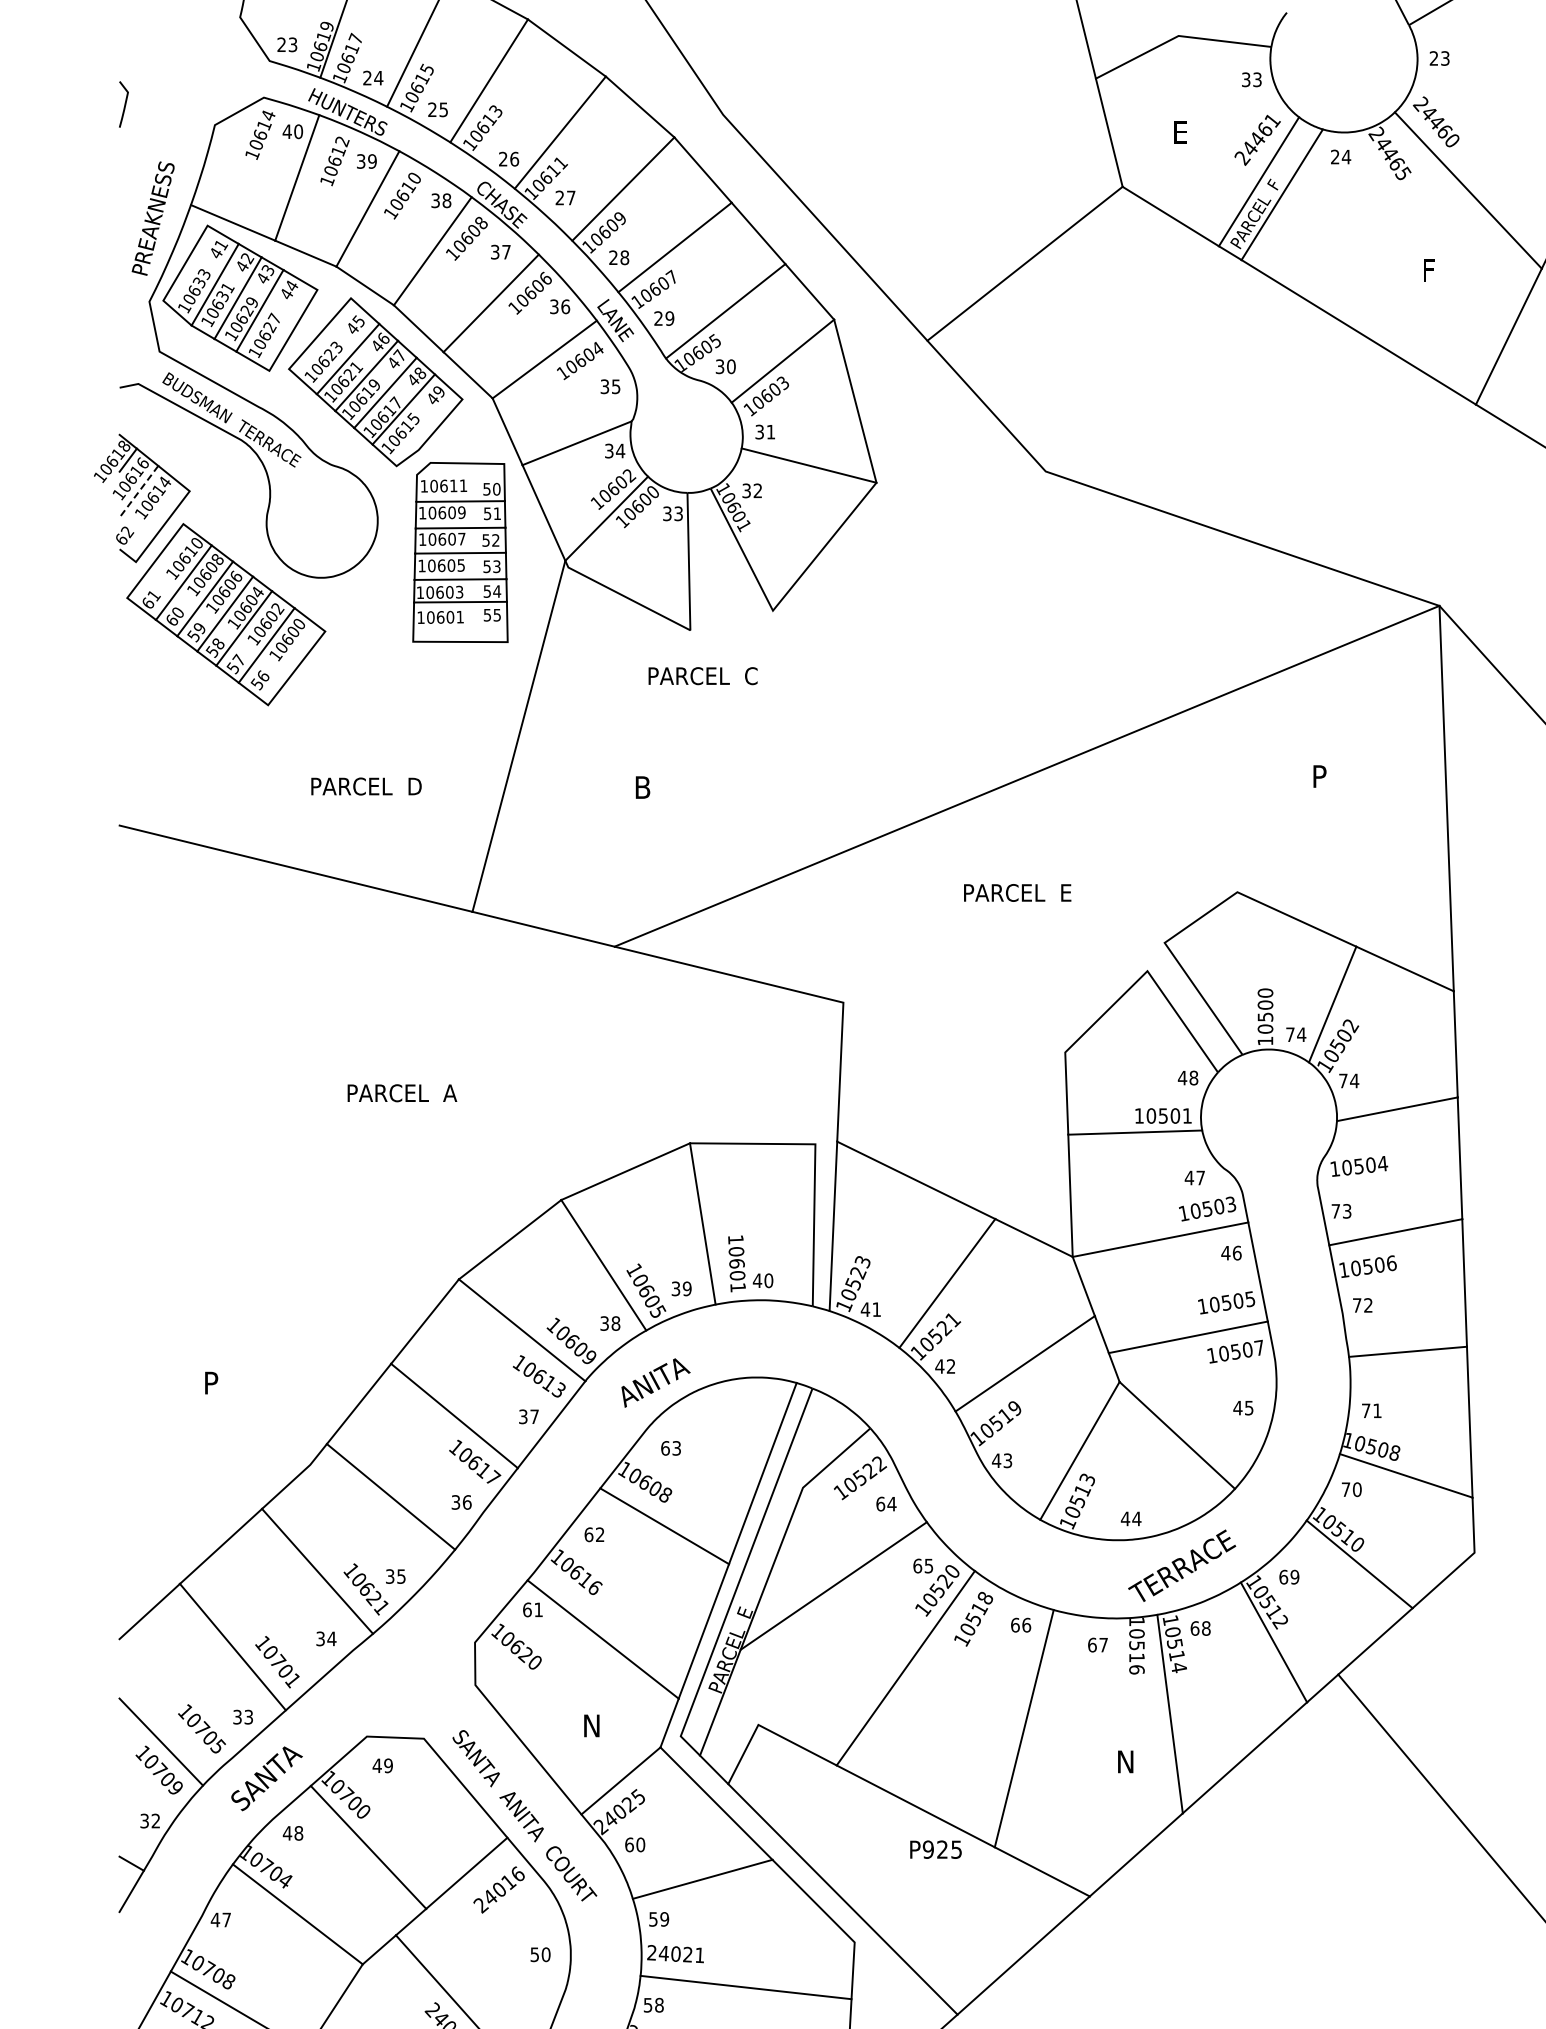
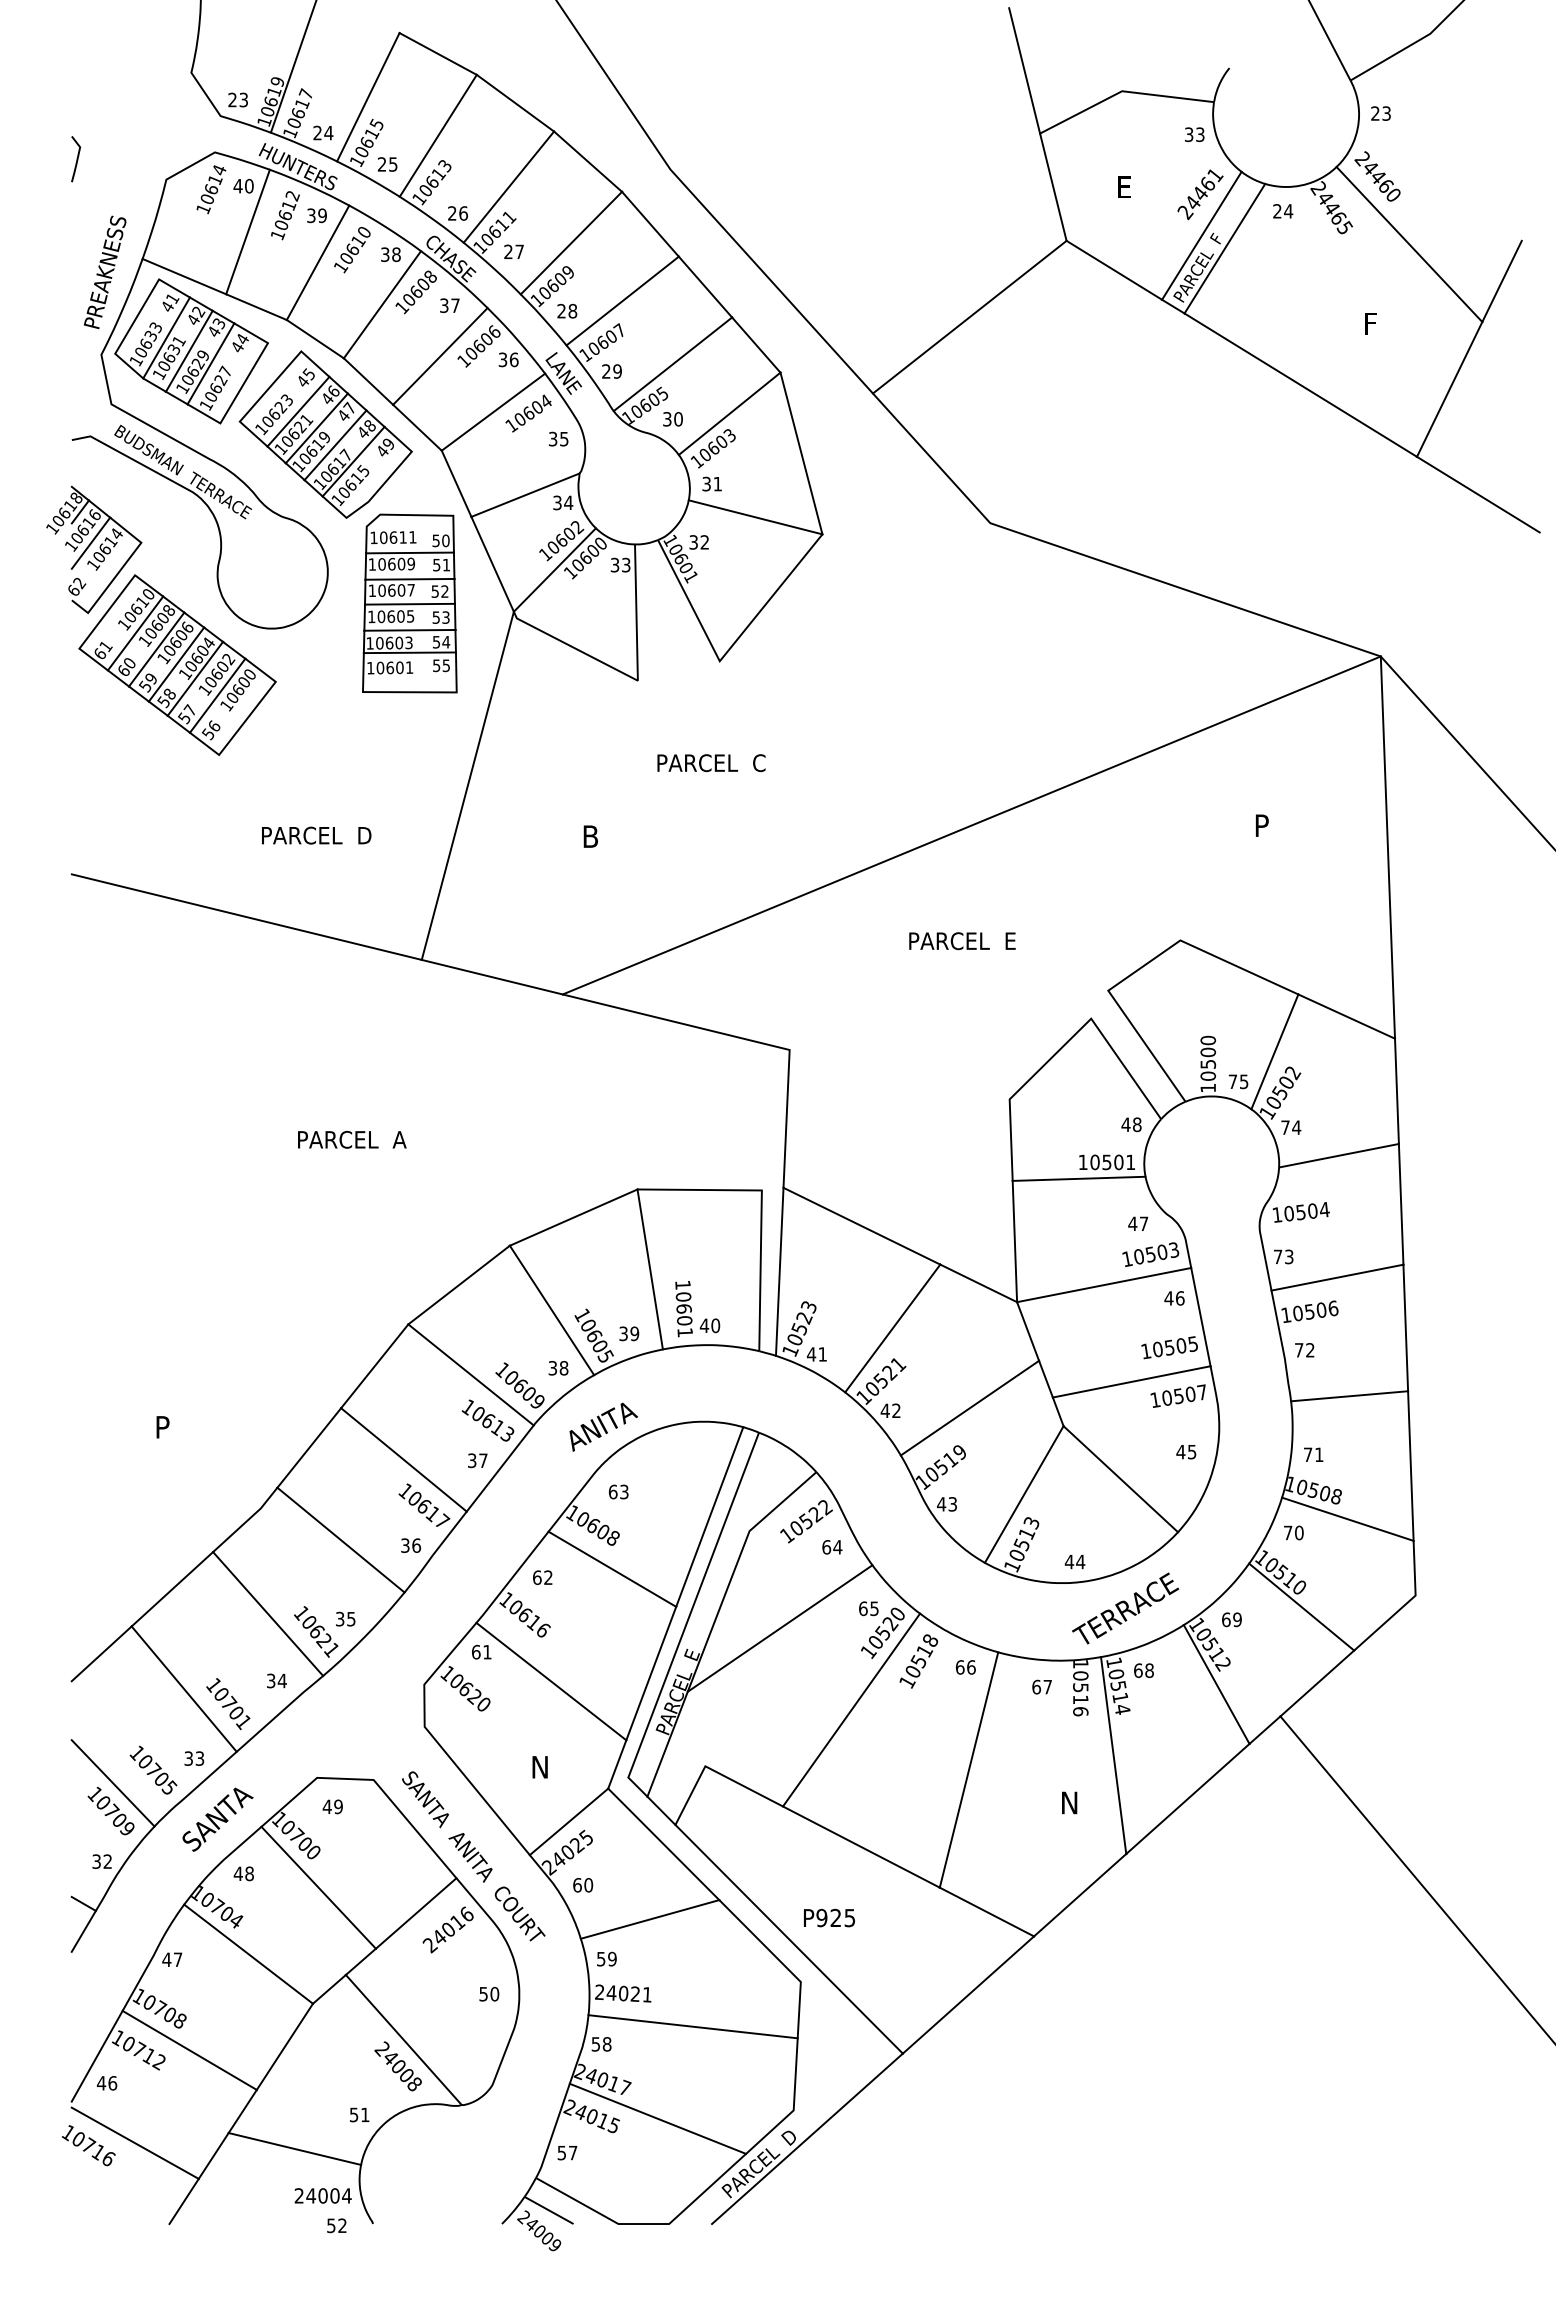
line: (139, 491) -> (91, 543), dashed -> solid
text: (703, 676) -> (711, 763), moved
text: (1301, 1034) -> (1243, 1081), 74 -> 75
text: (936, 1849) -> (829, 1917), moved

